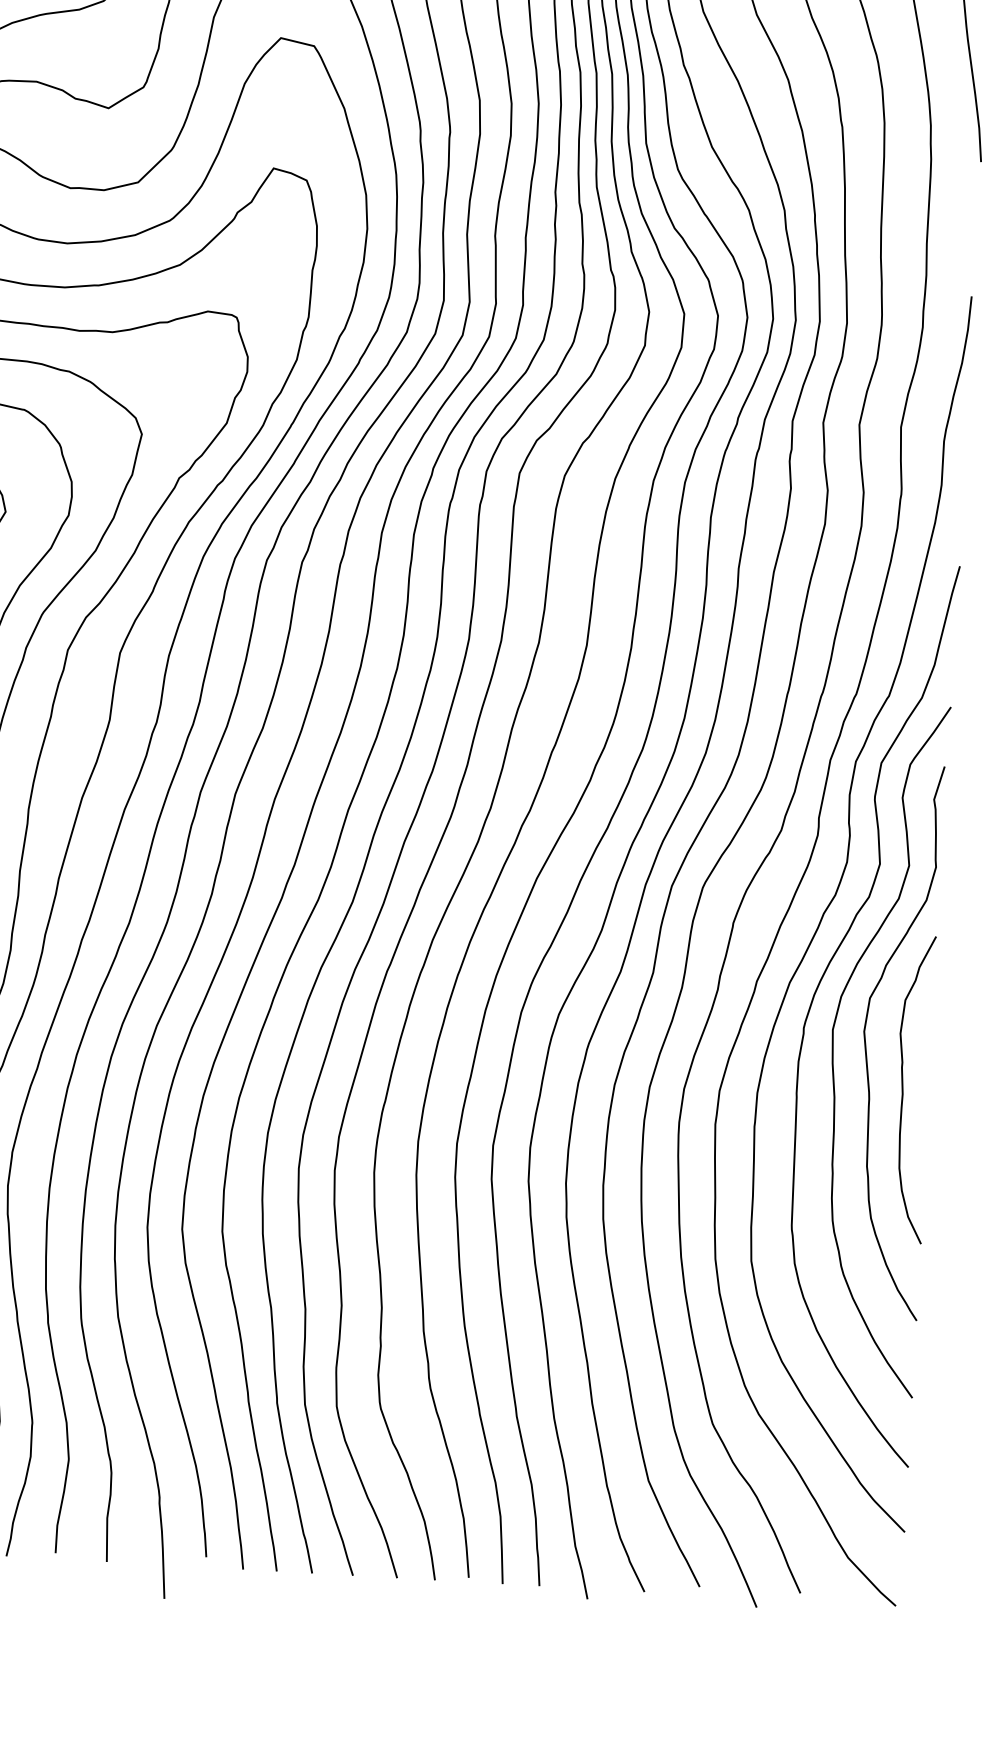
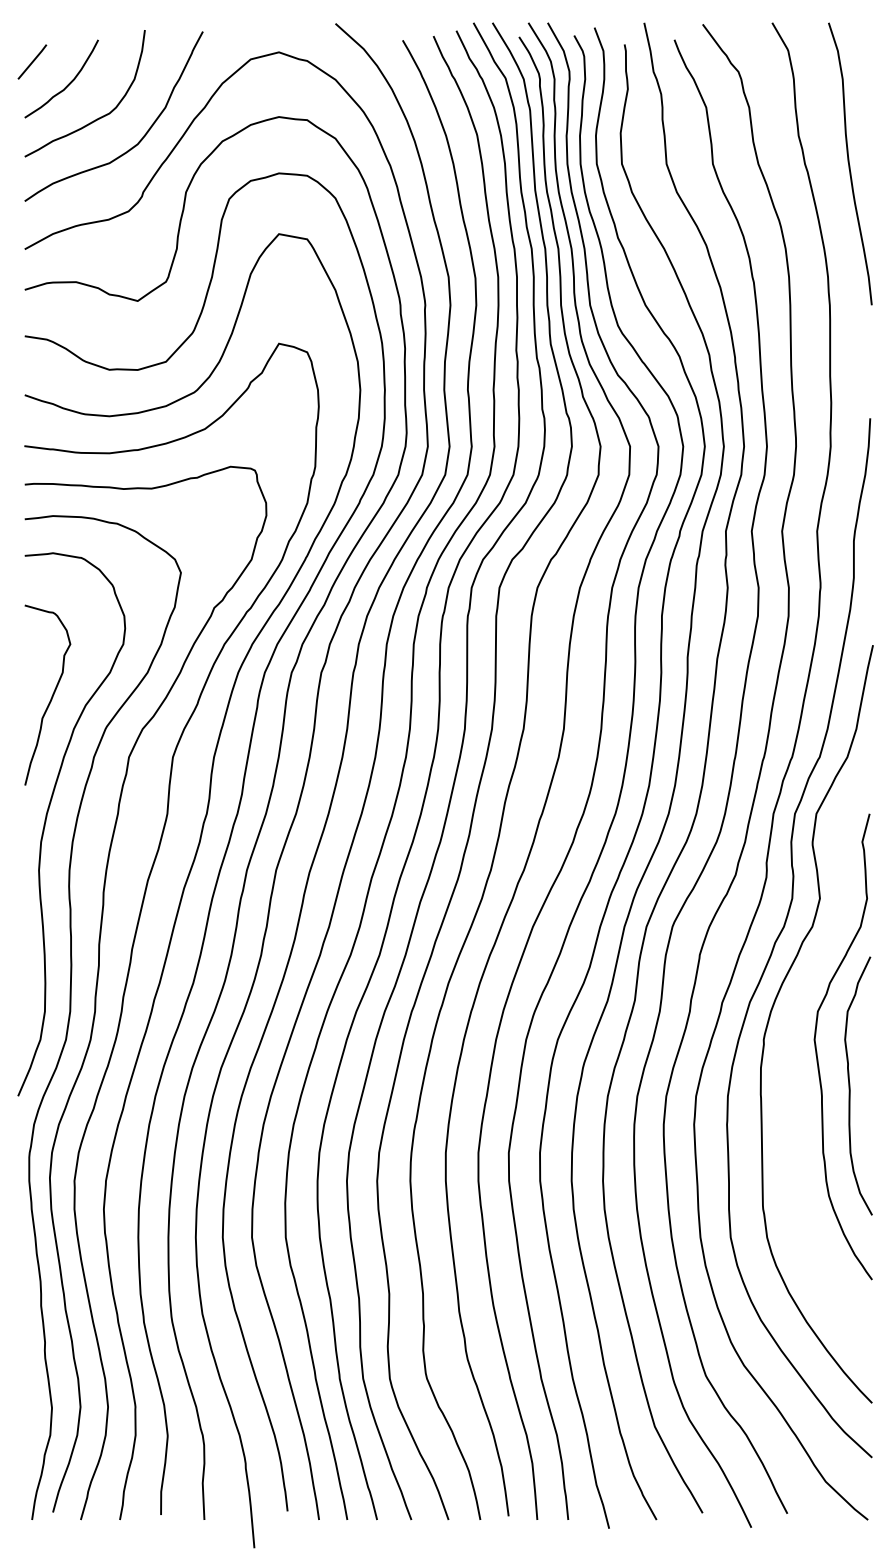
curve: (834, 1053) -> (790, 1059), removed

